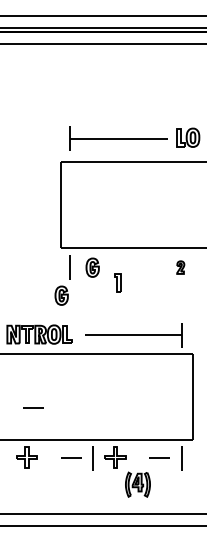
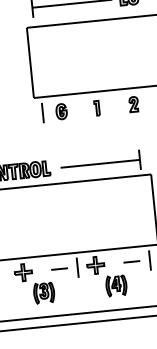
part: (180, 267) -> (133, 104), size x1.43
part: (117, 282) -> (96, 108), moved
part: (61, 295) -> (38, 137), removed
line: (33, 407) -> (24, 231), removed
part: (49, 484) -> (43, 292), added

